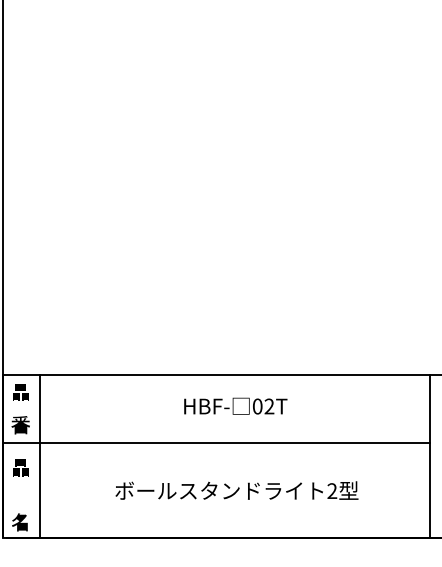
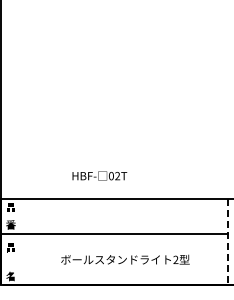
part: (235, 405) -> (99, 175), moved
line: (38, 456) -> (20, 241), removed
line: (429, 458) -> (227, 242), solid -> dashed

